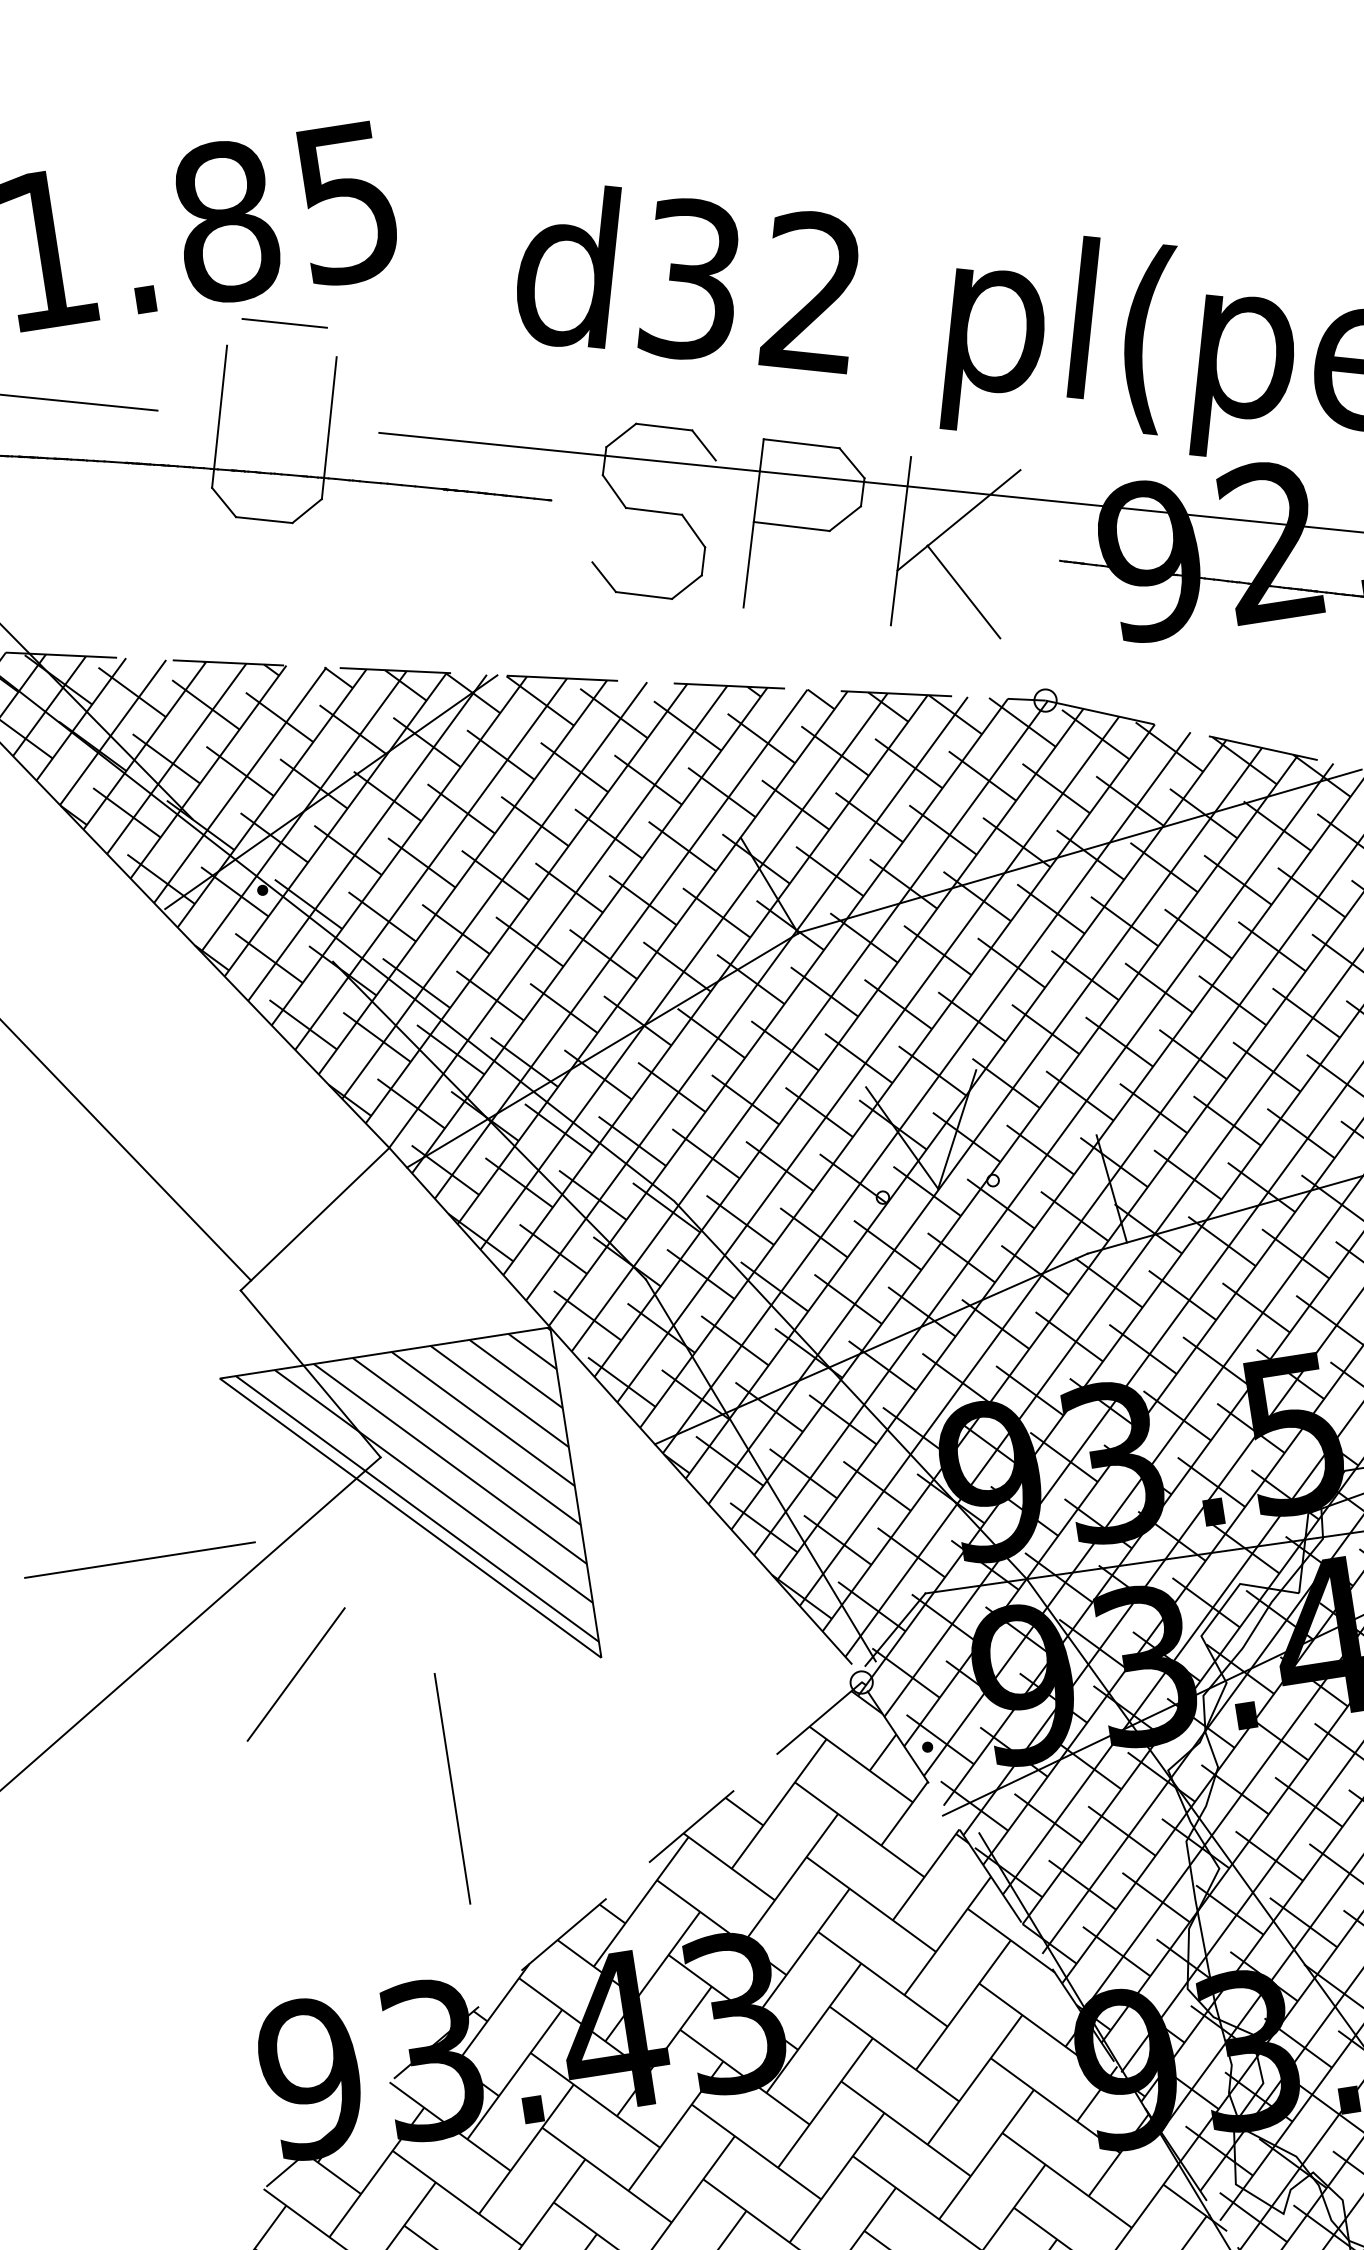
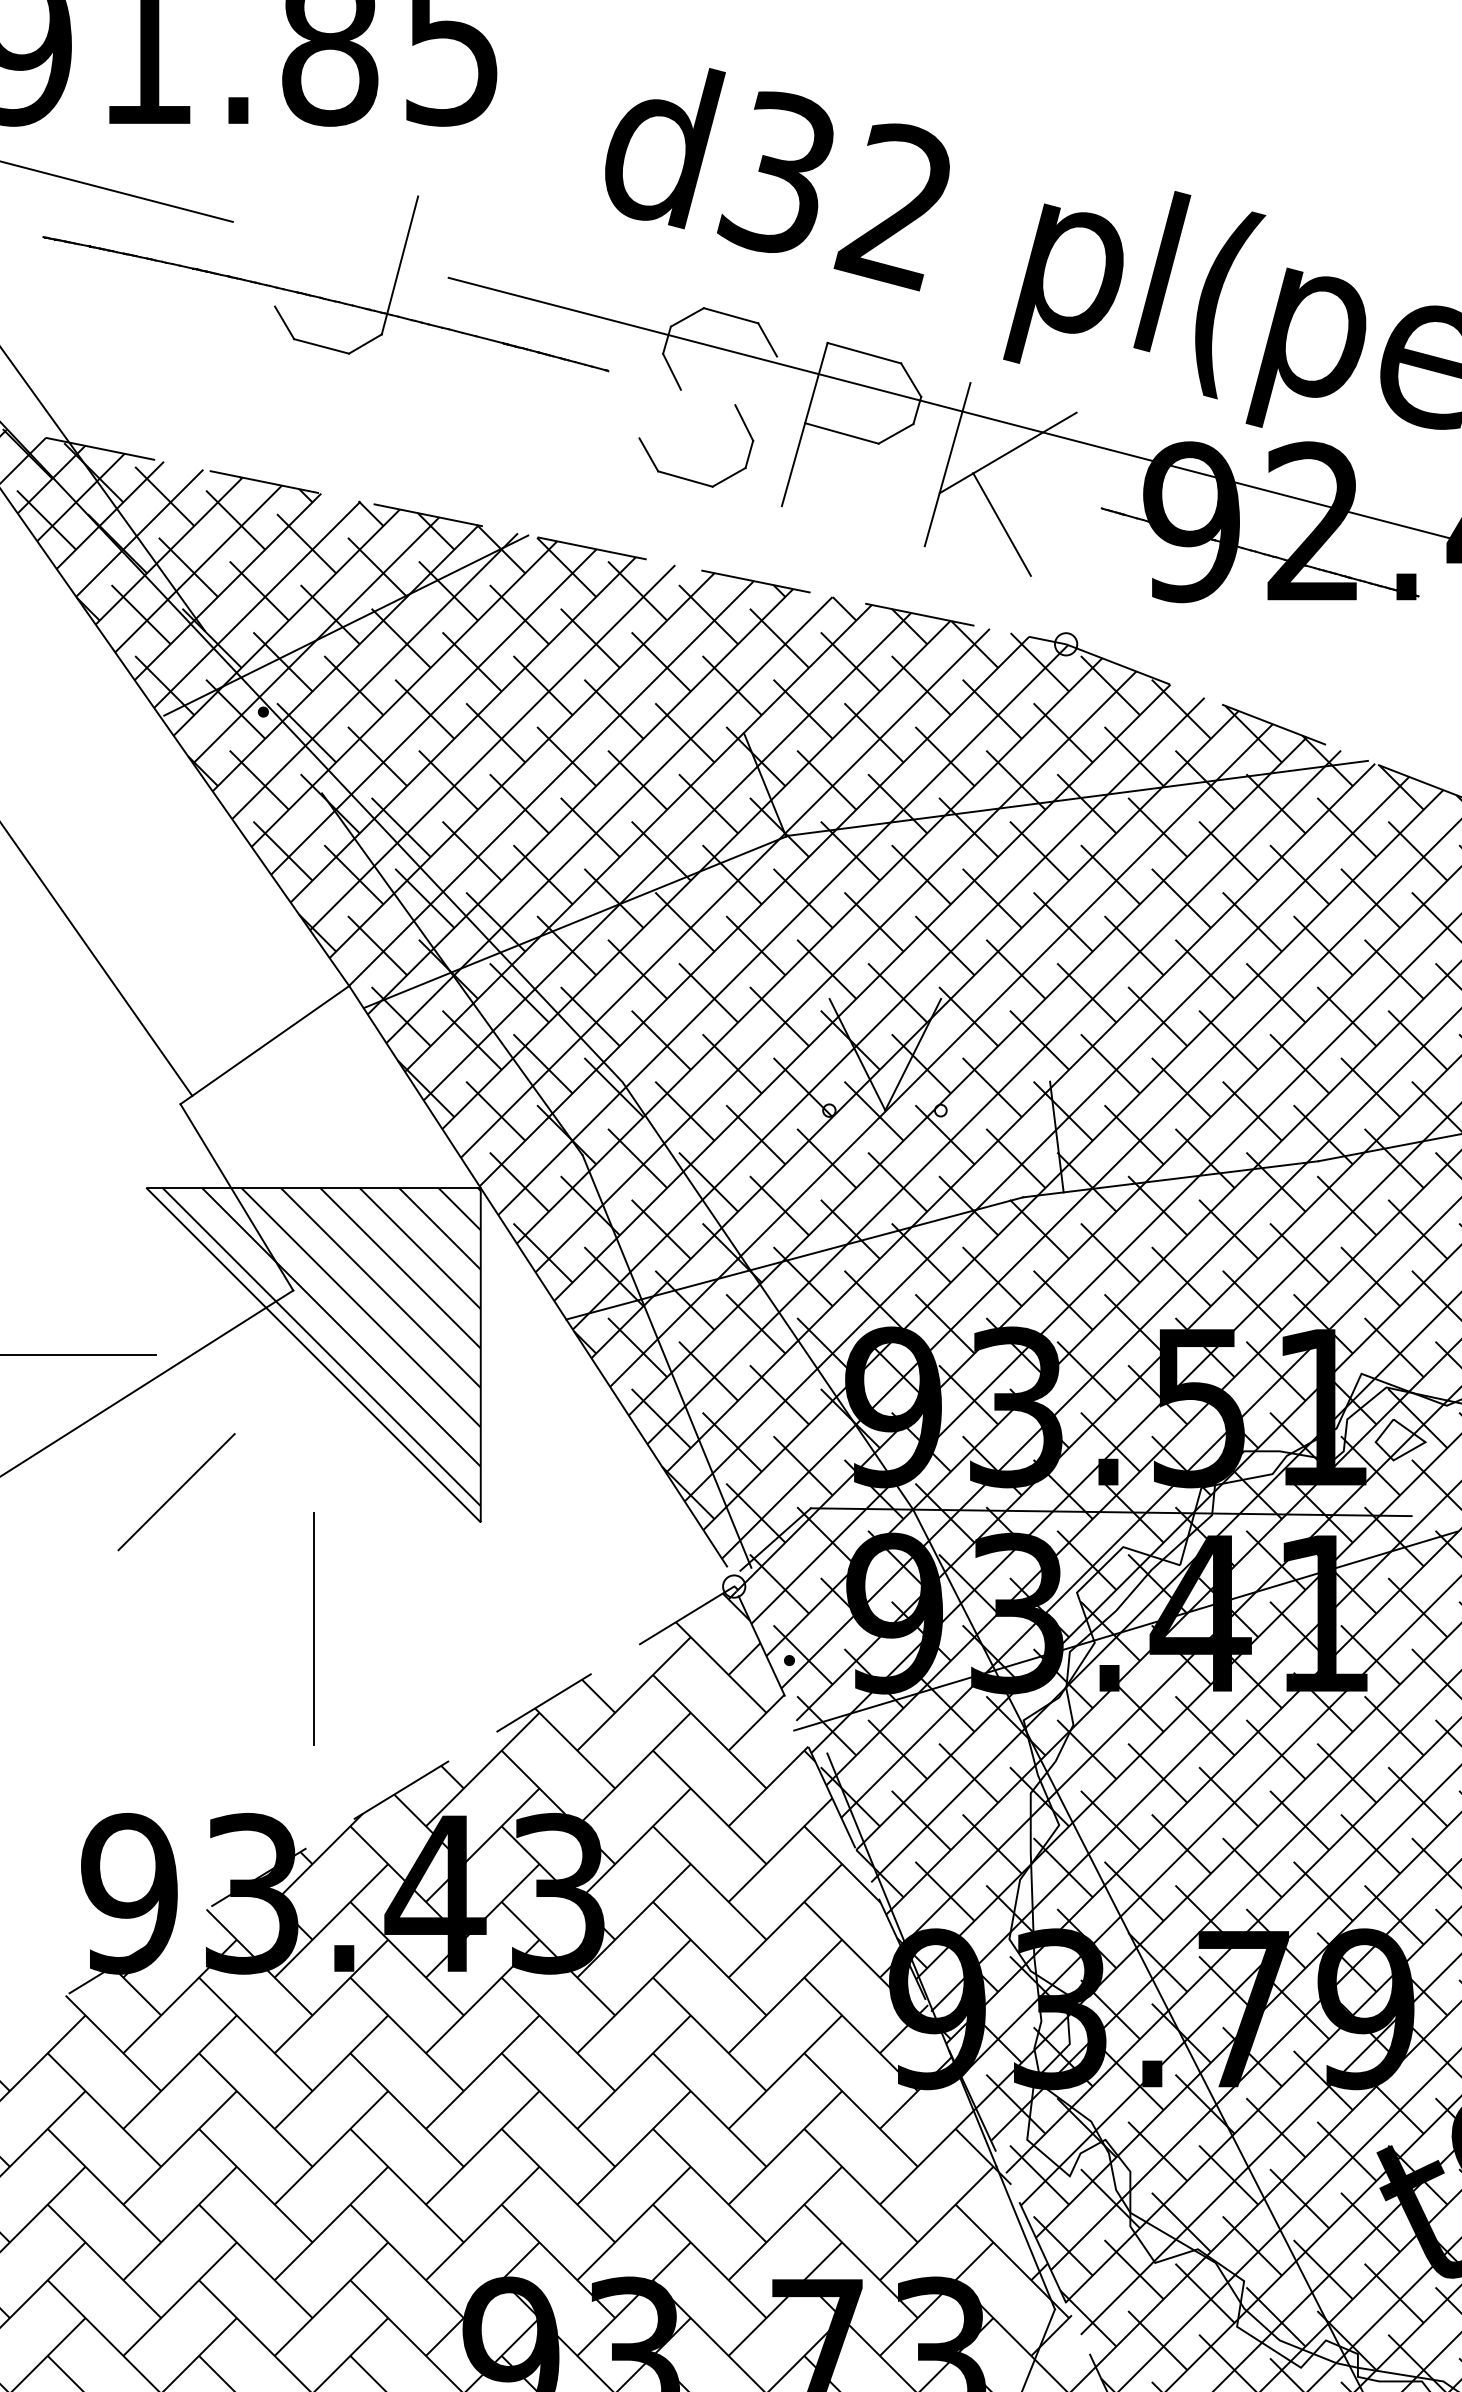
line: (284, 322) -> (371, 154), removed
line: (219, 416) -> (293, 237), removed
line: (653, 511) -> (707, 397), removed

